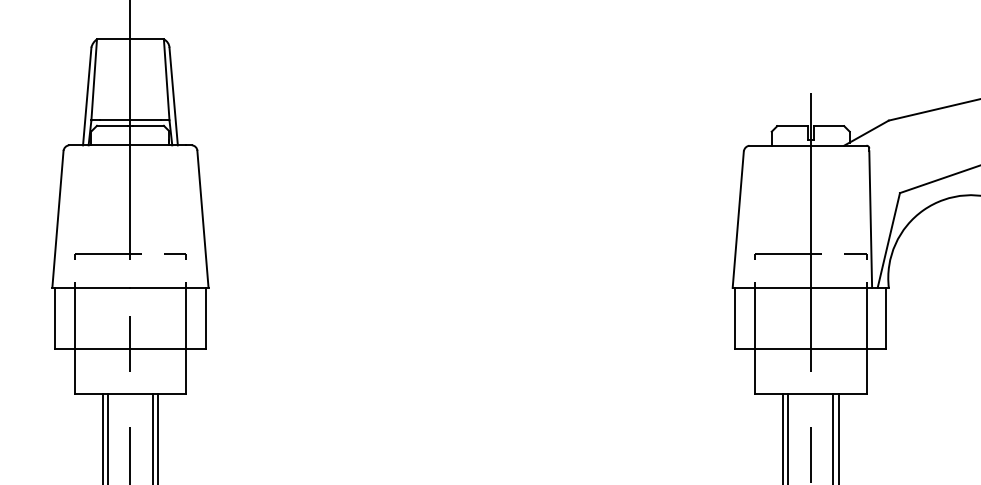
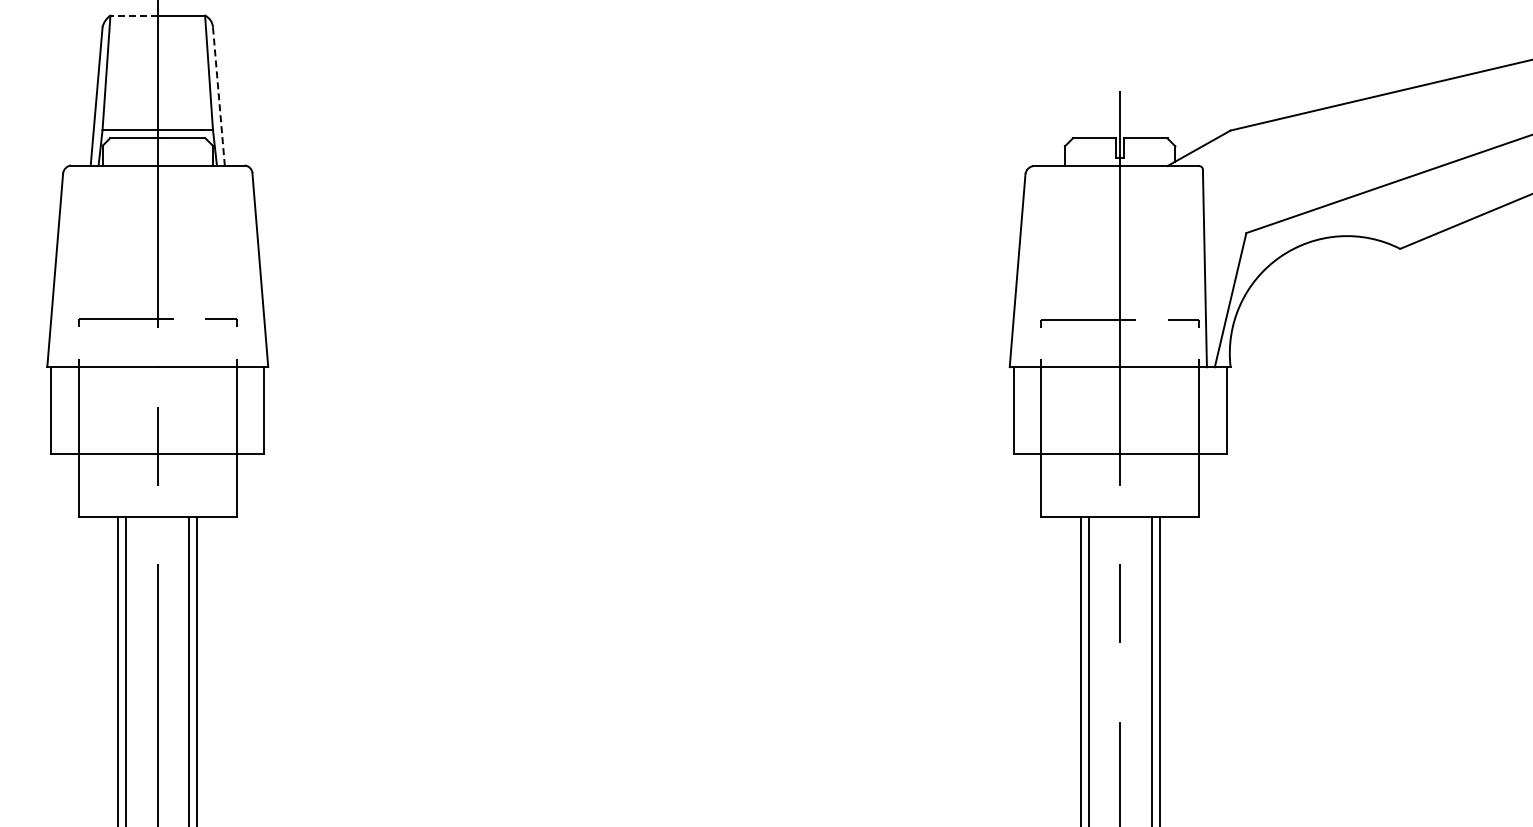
line: (113, 39) -> (134, 15), solid -> dashed
line: (173, 97) -> (218, 97), solid -> dashed

